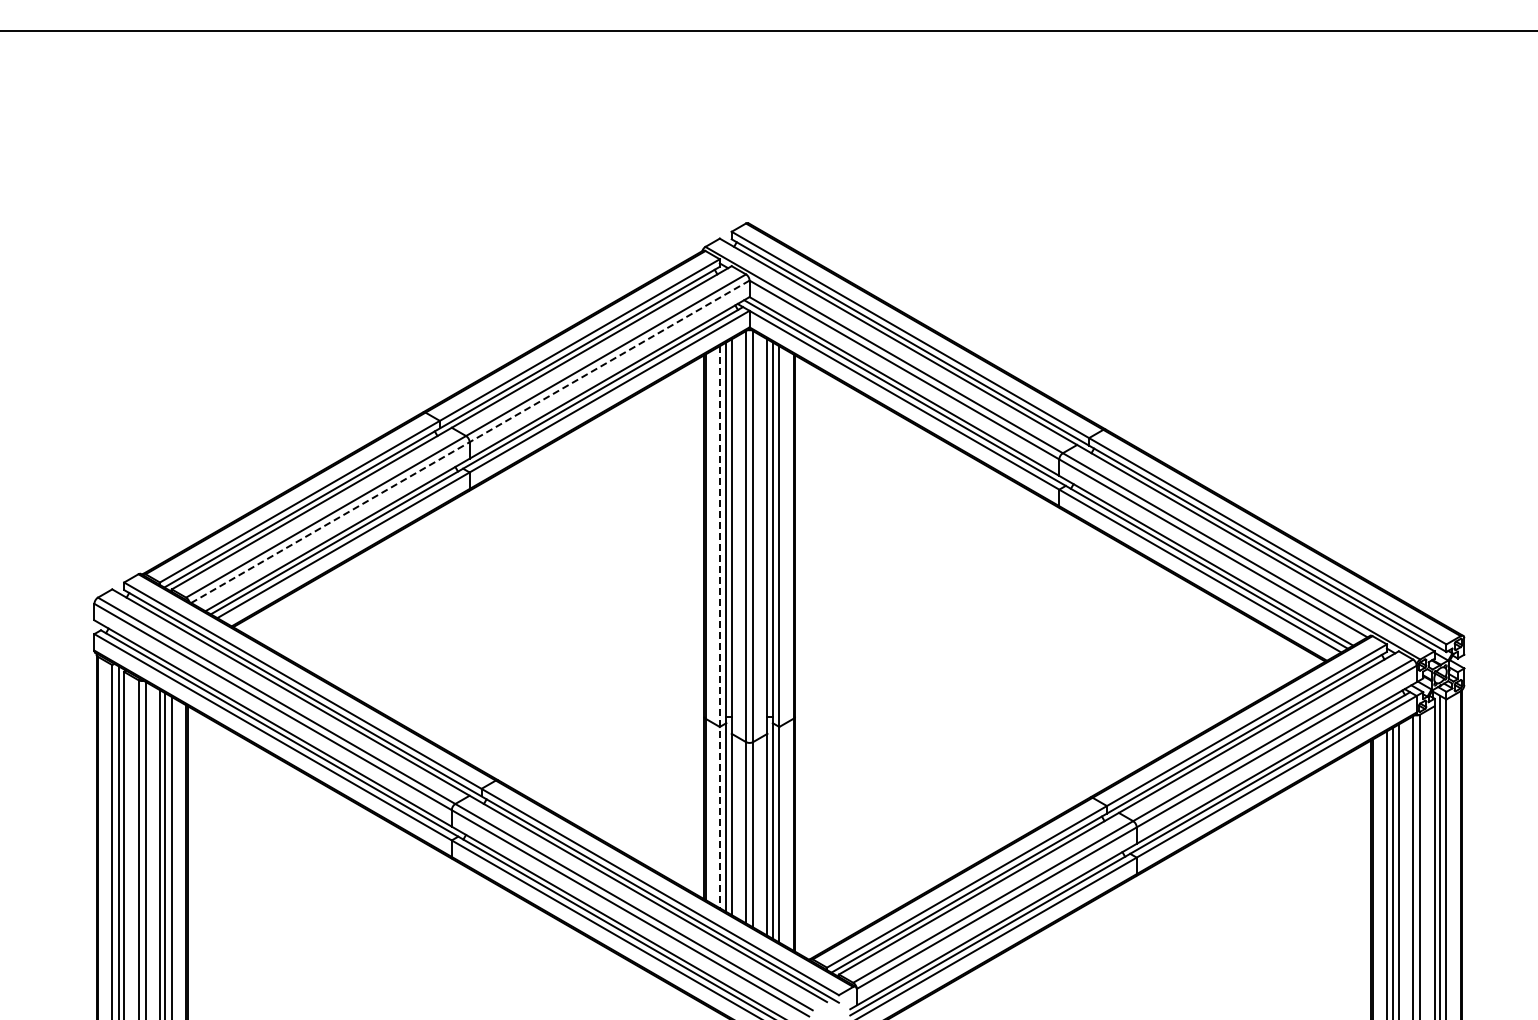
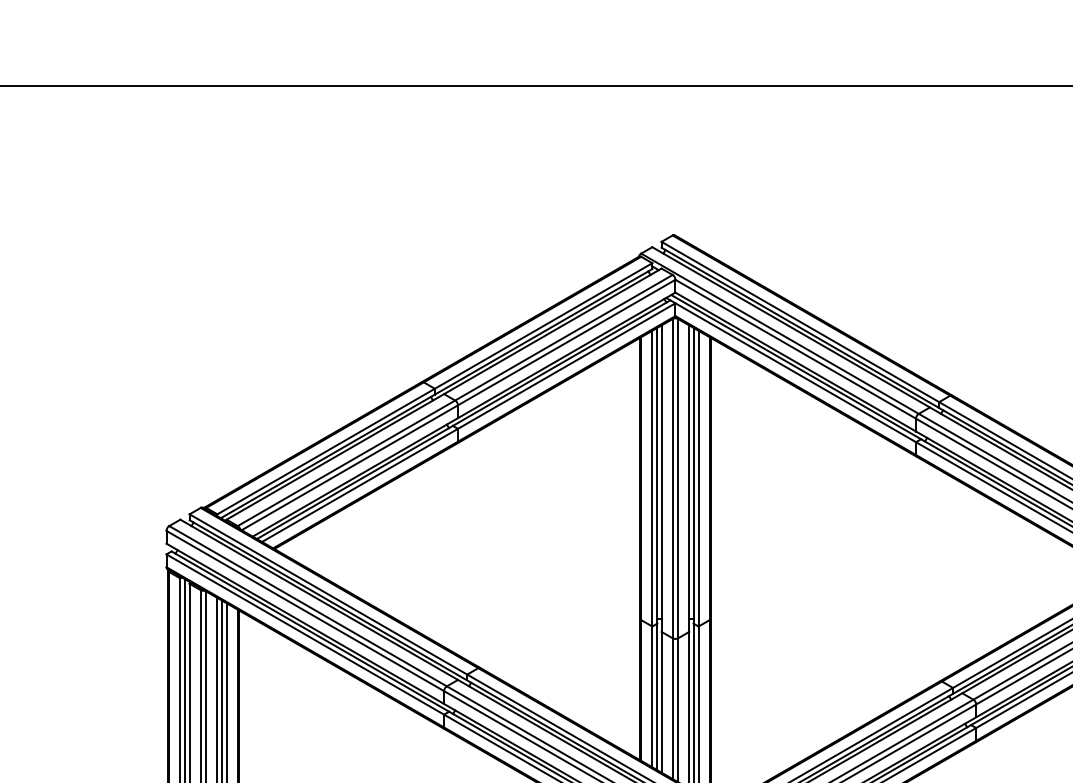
line: (469, 442) -> (457, 405), dashed -> solid
line: (719, 627) -> (652, 549), dashed -> solid

